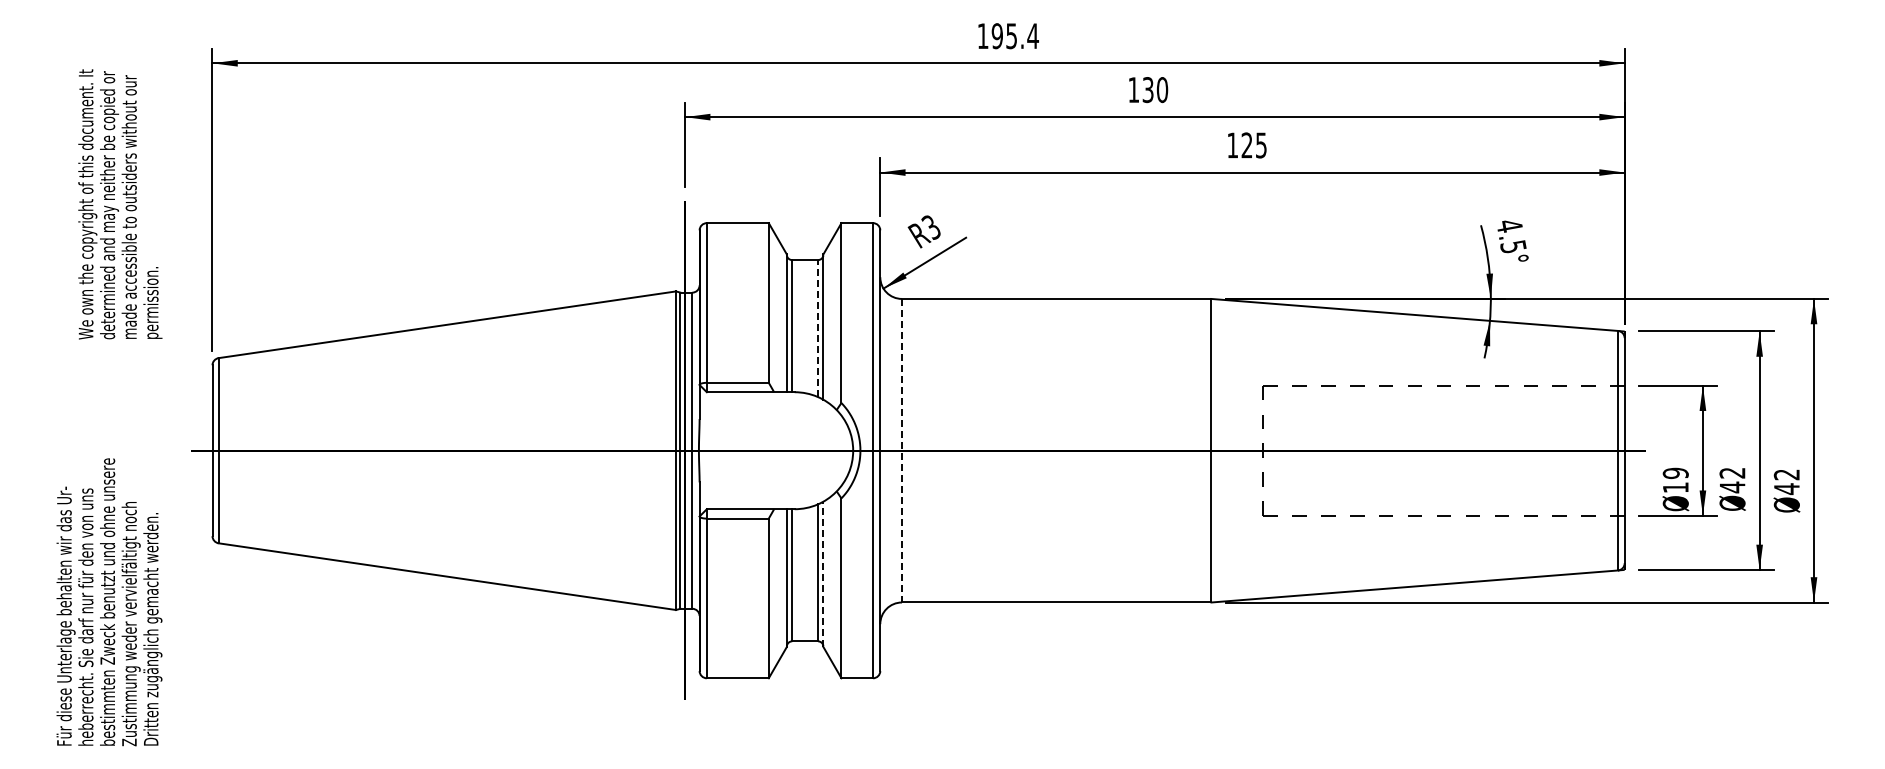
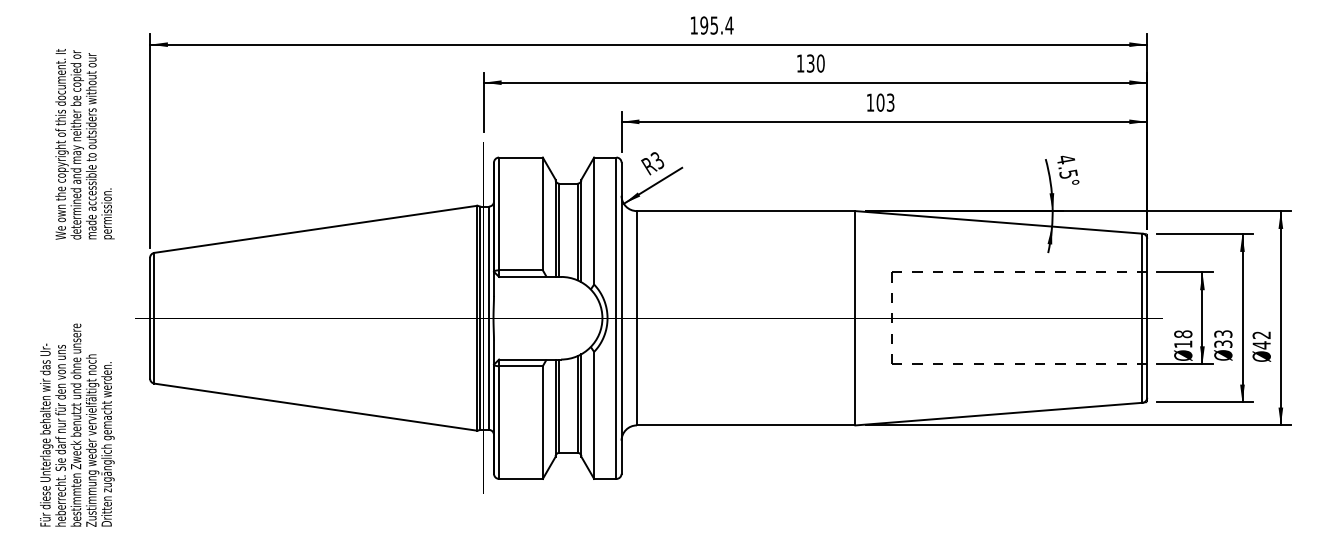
text: (1253, 145) -> (885, 102), 125 -> 103
line: (818, 328) -> (577, 231), dashed -> solid
line: (901, 450) -> (636, 318), dashed -> solid
text: (1675, 473) -> (1183, 334), 19 -> 18
text: (1732, 480) -> (1223, 339), 42 -> 33
line: (823, 574) -> (581, 405), dashed -> solid

